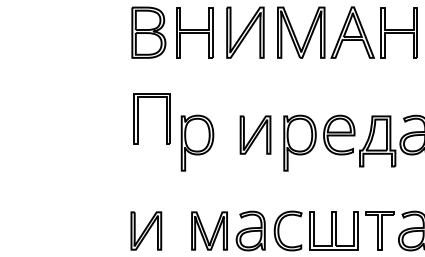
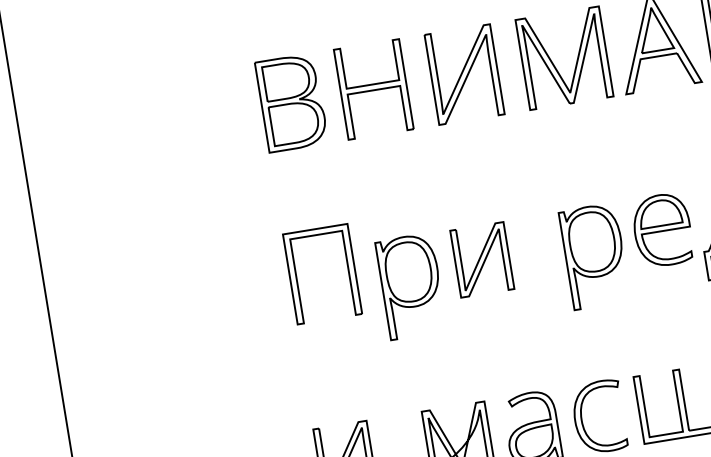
part: (138, 118) -> (297, 277), moved
part: (255, 134) -> (482, 258), moved

